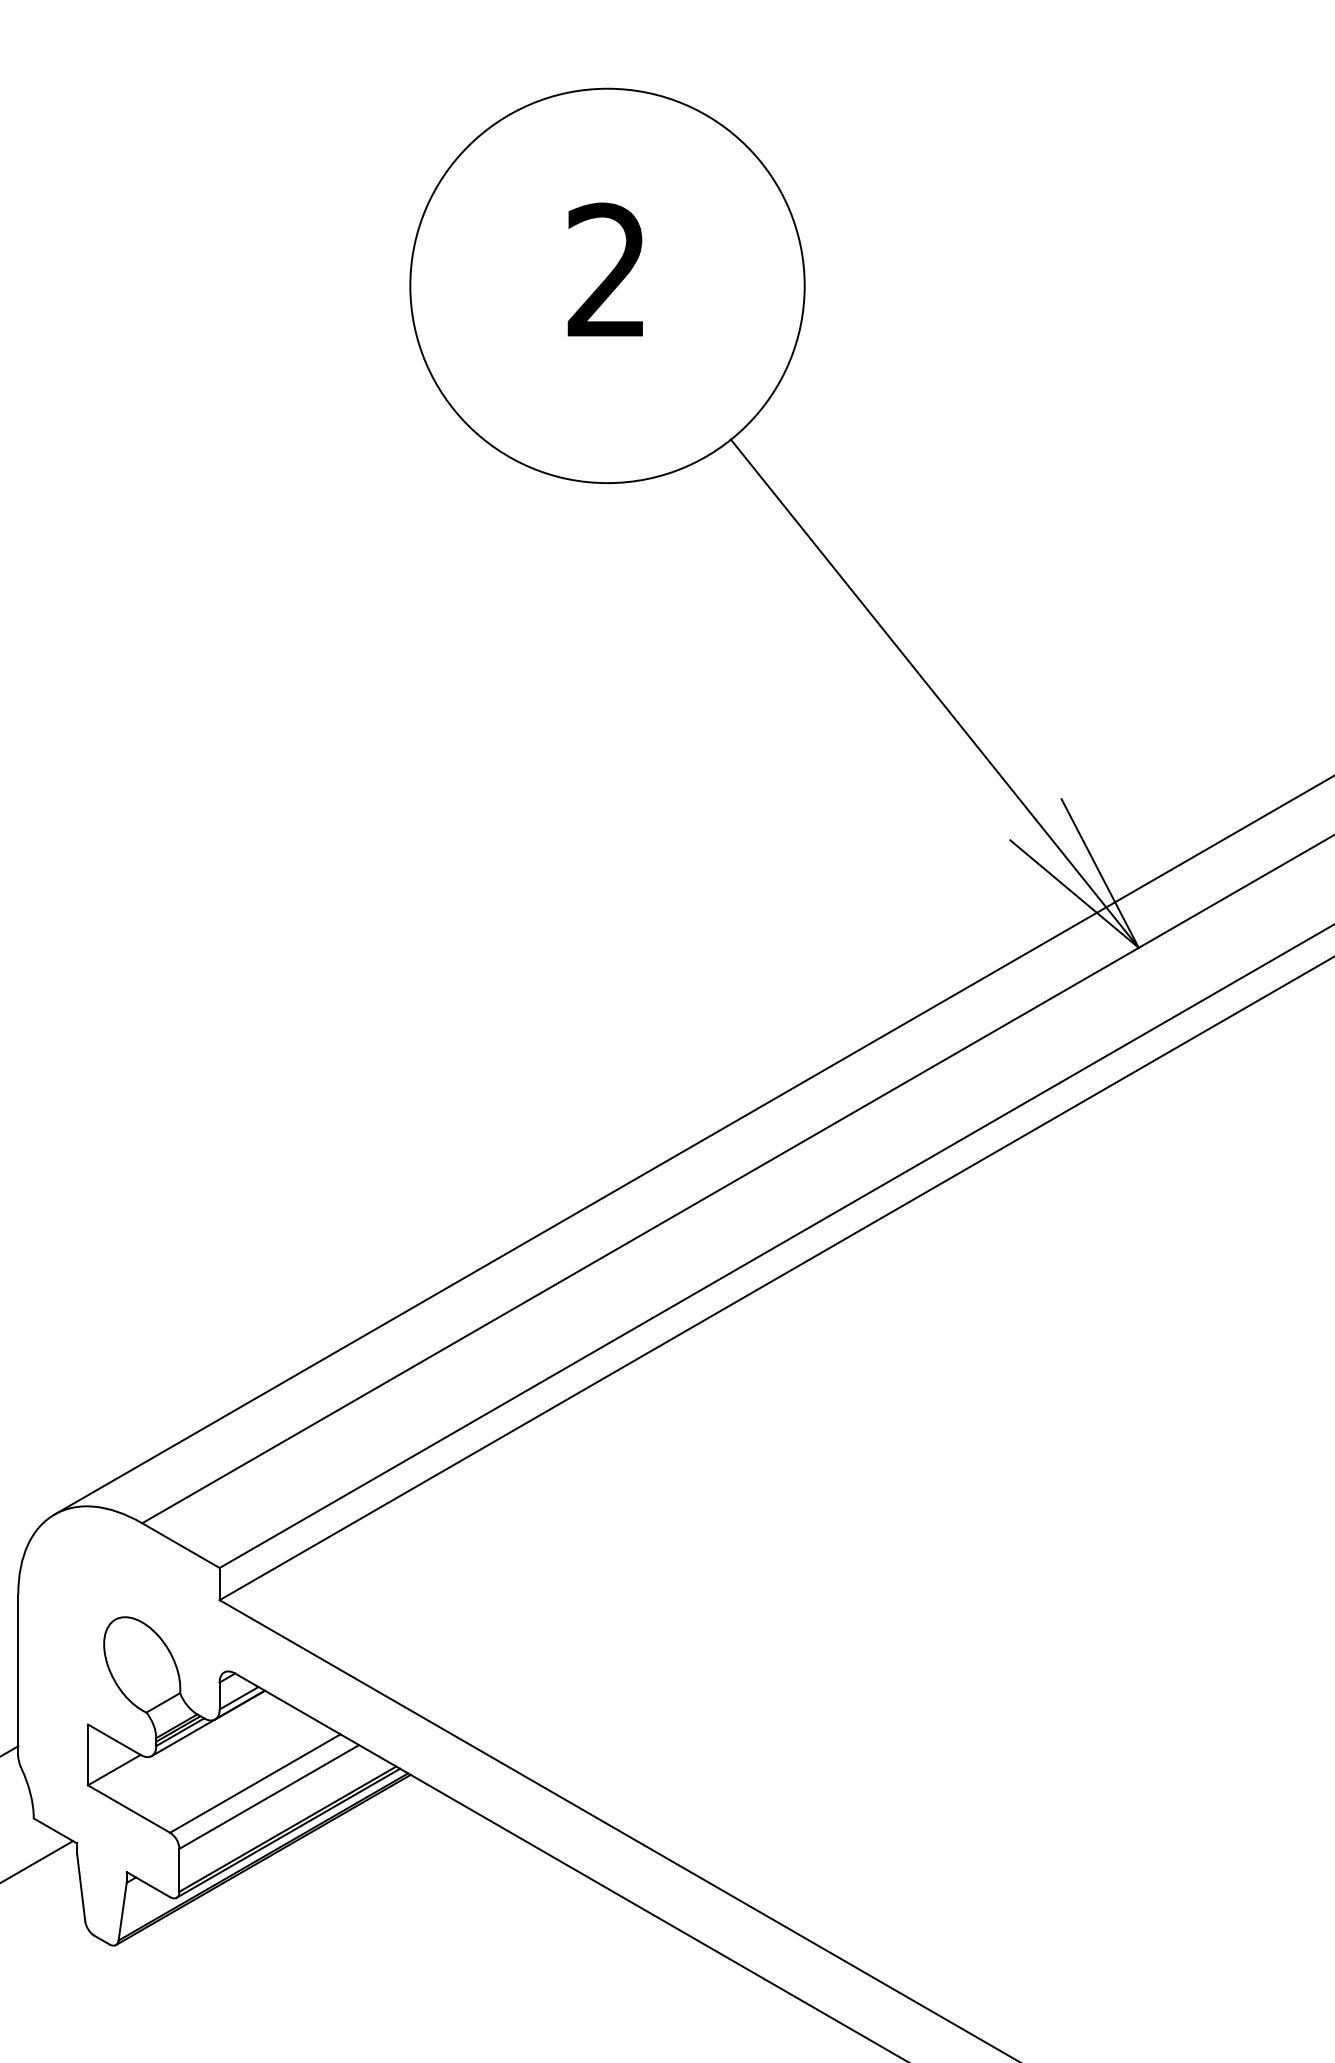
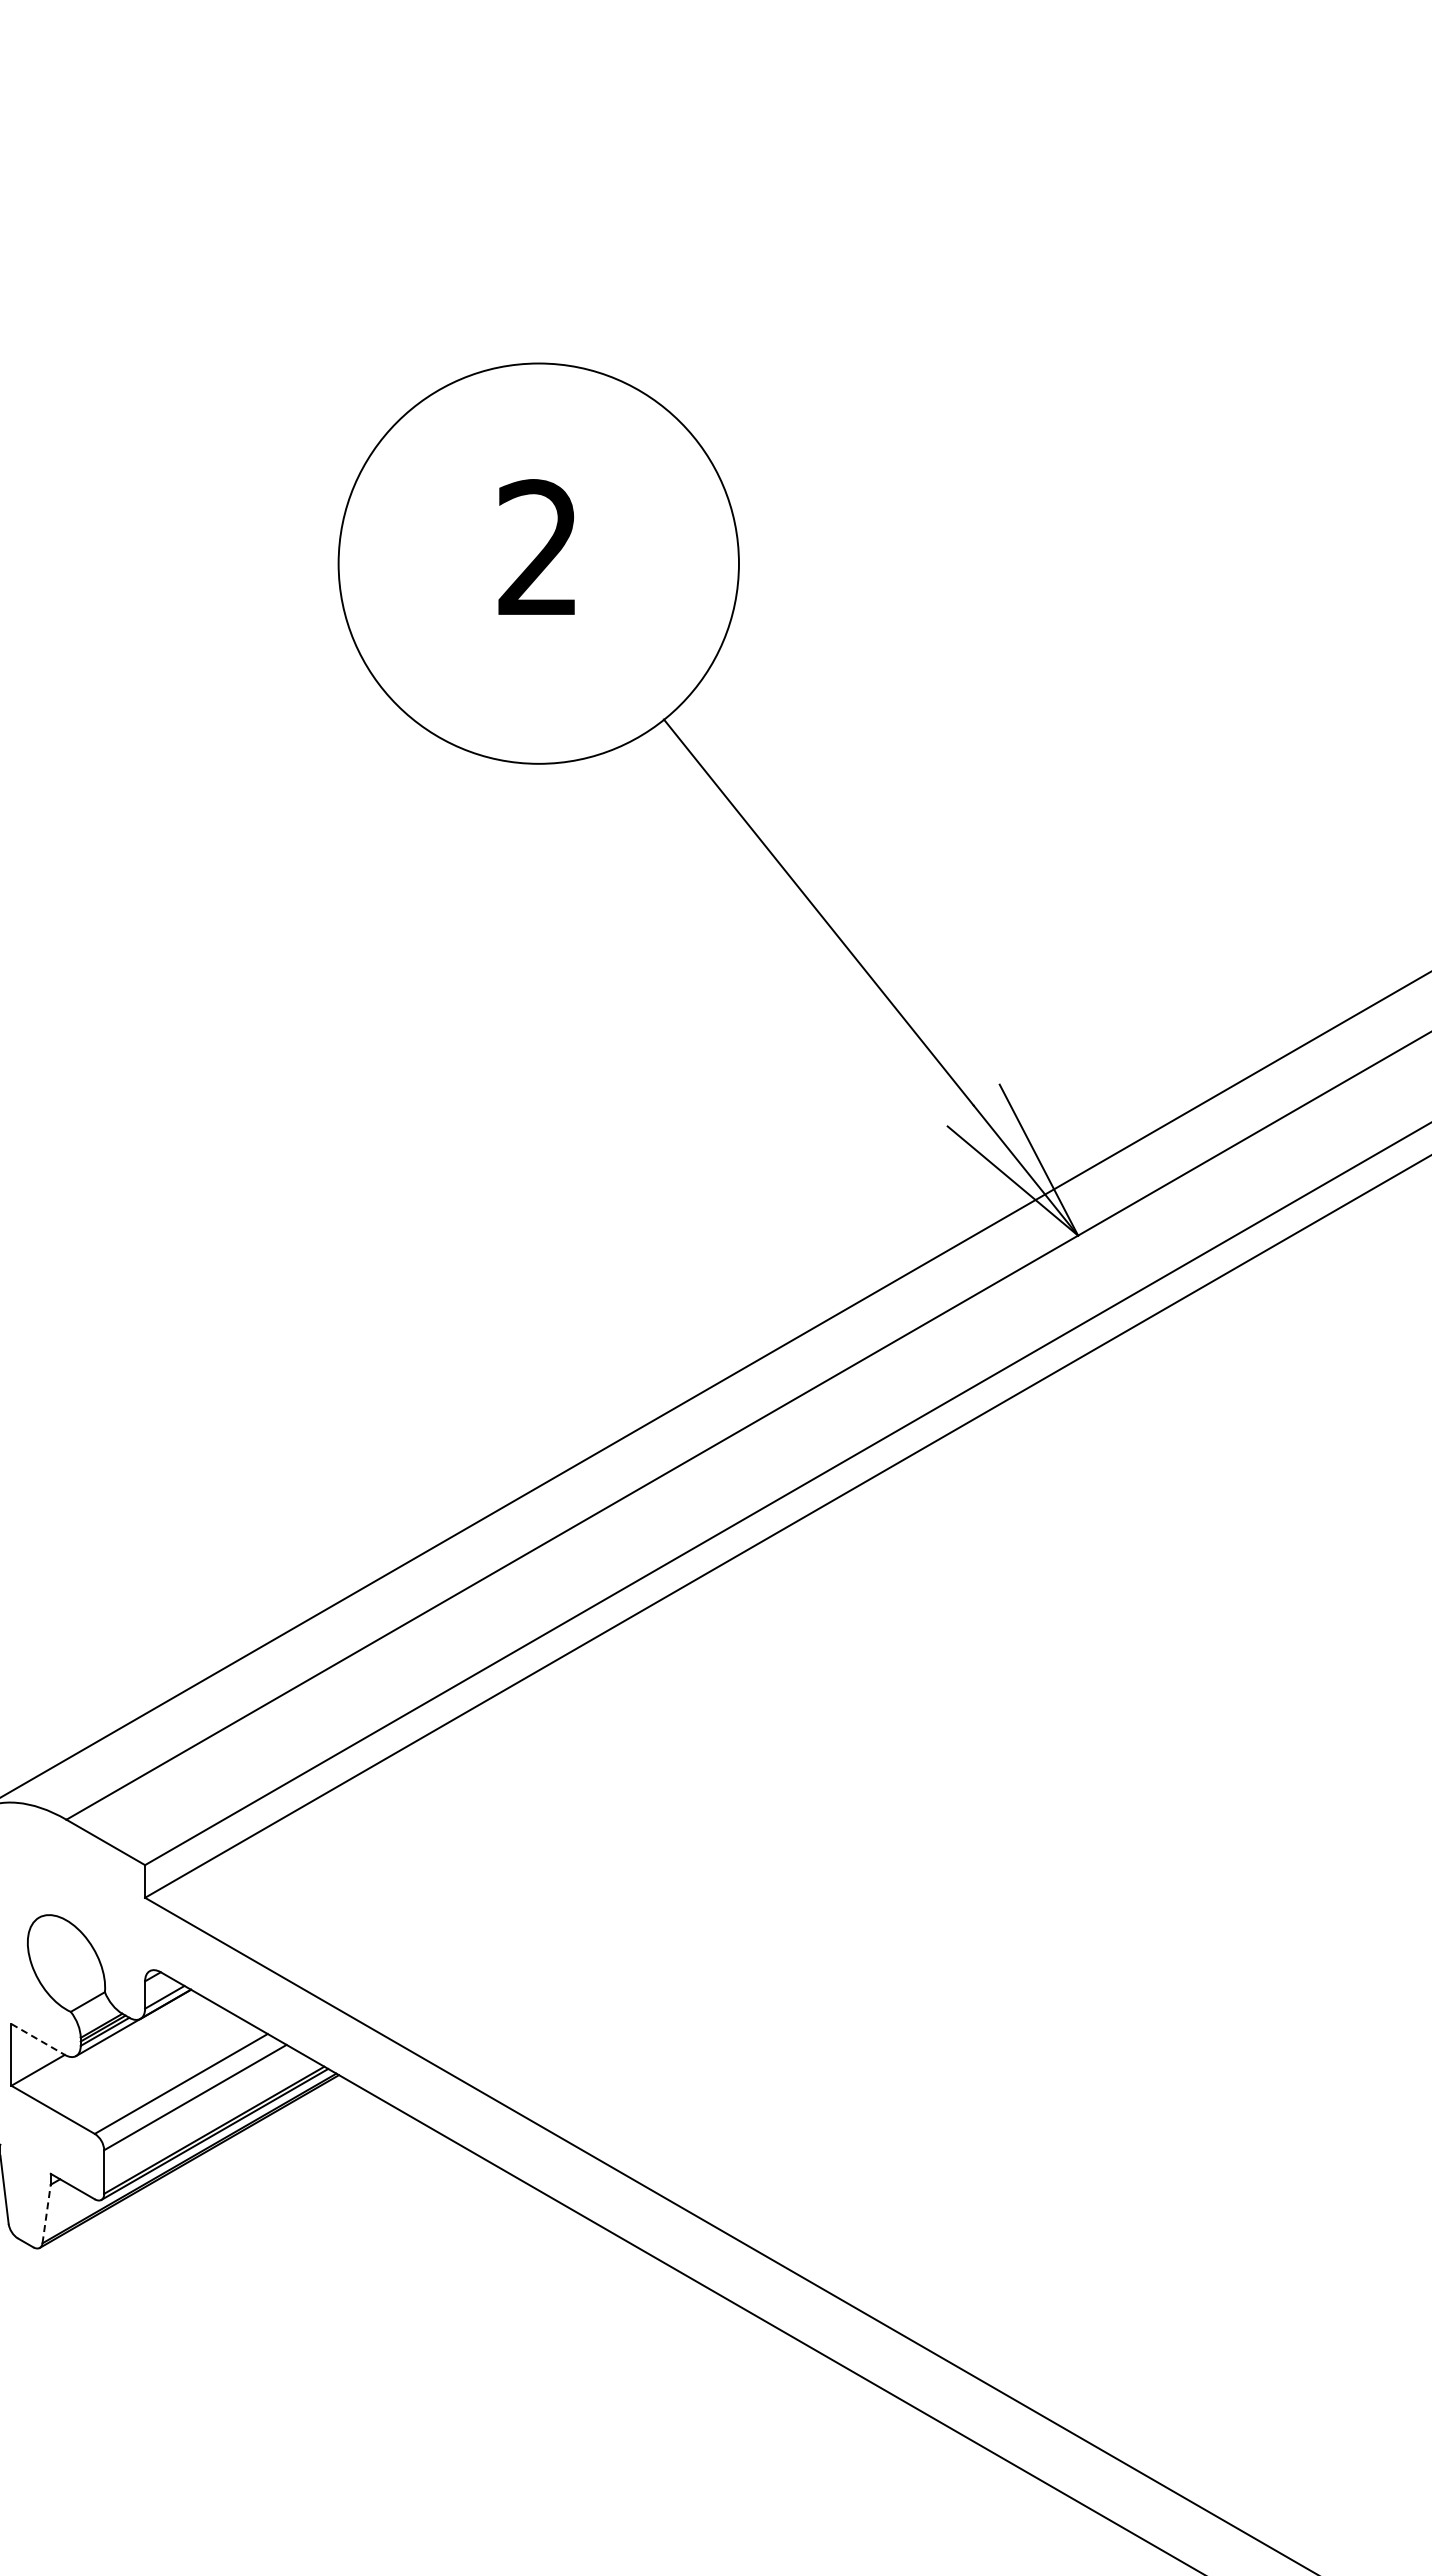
line: (114, 1739) -> (38, 2039), solid -> dashed
line: (122, 1912) -> (46, 2214), solid -> dashed

